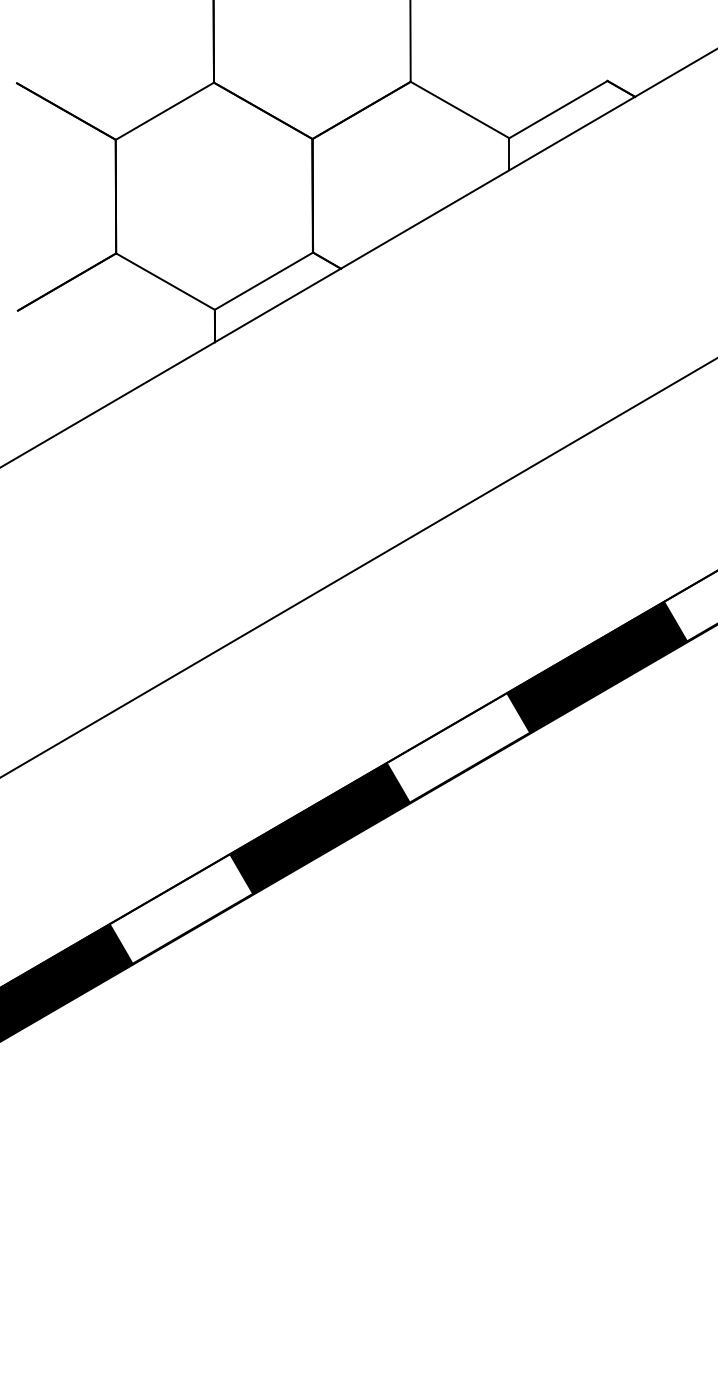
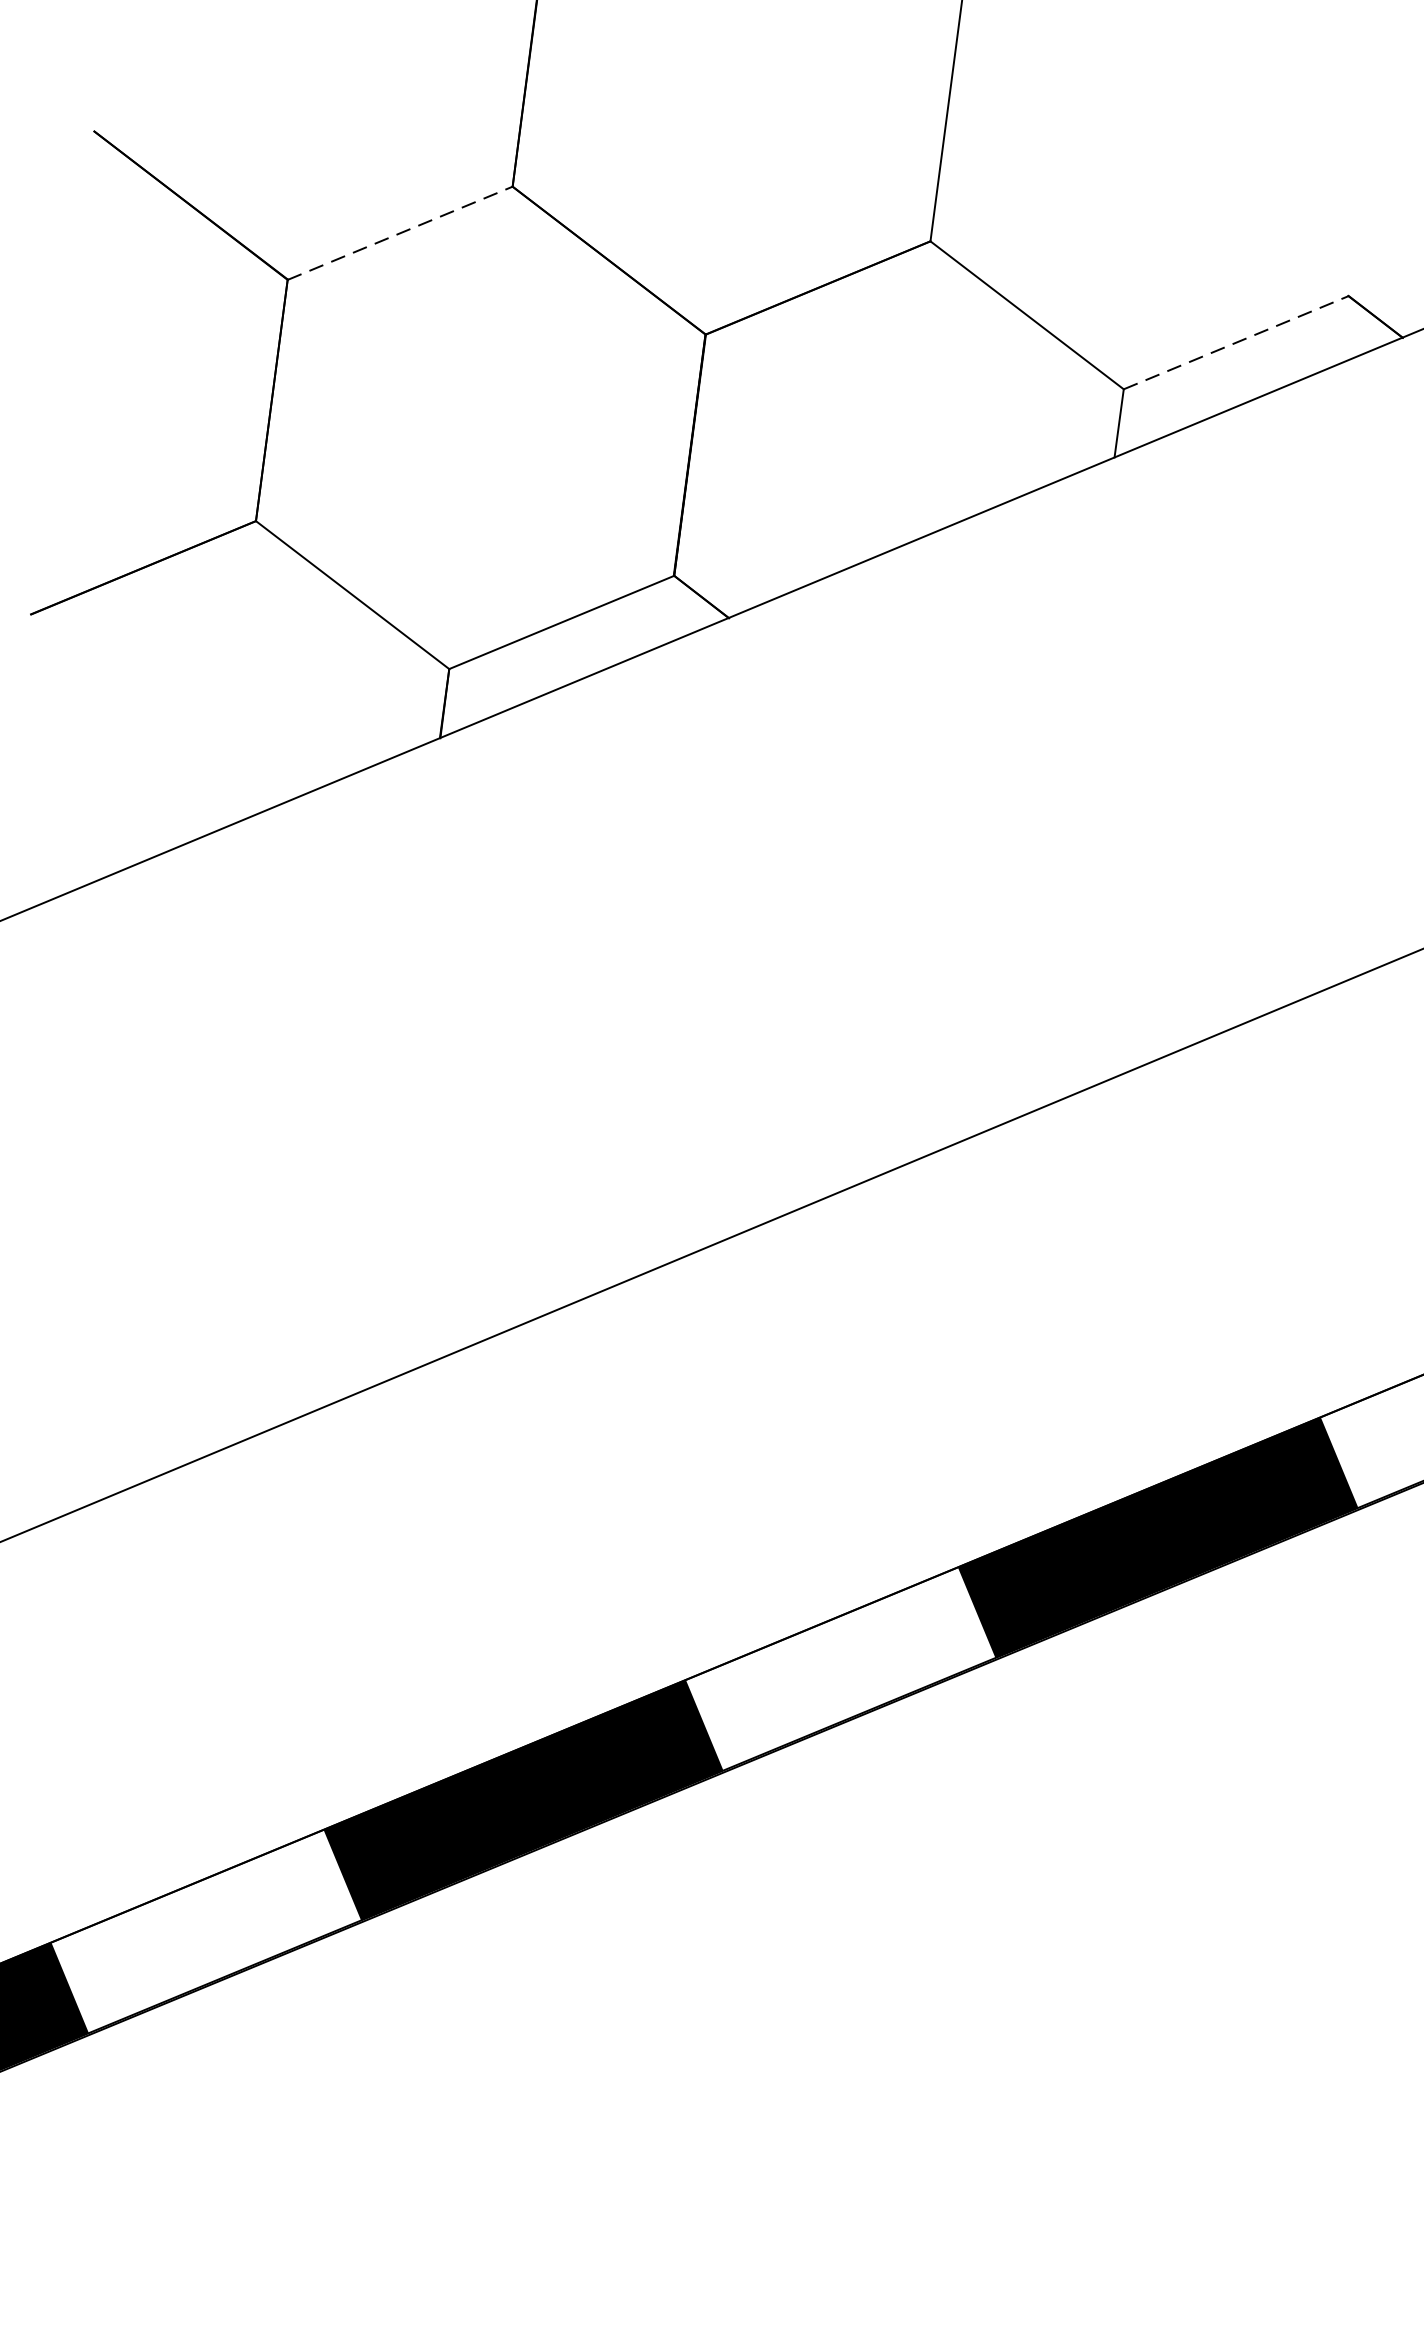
line: (558, 109) -> (1236, 342), solid -> dashed
line: (164, 111) -> (399, 233), solid -> dashed

